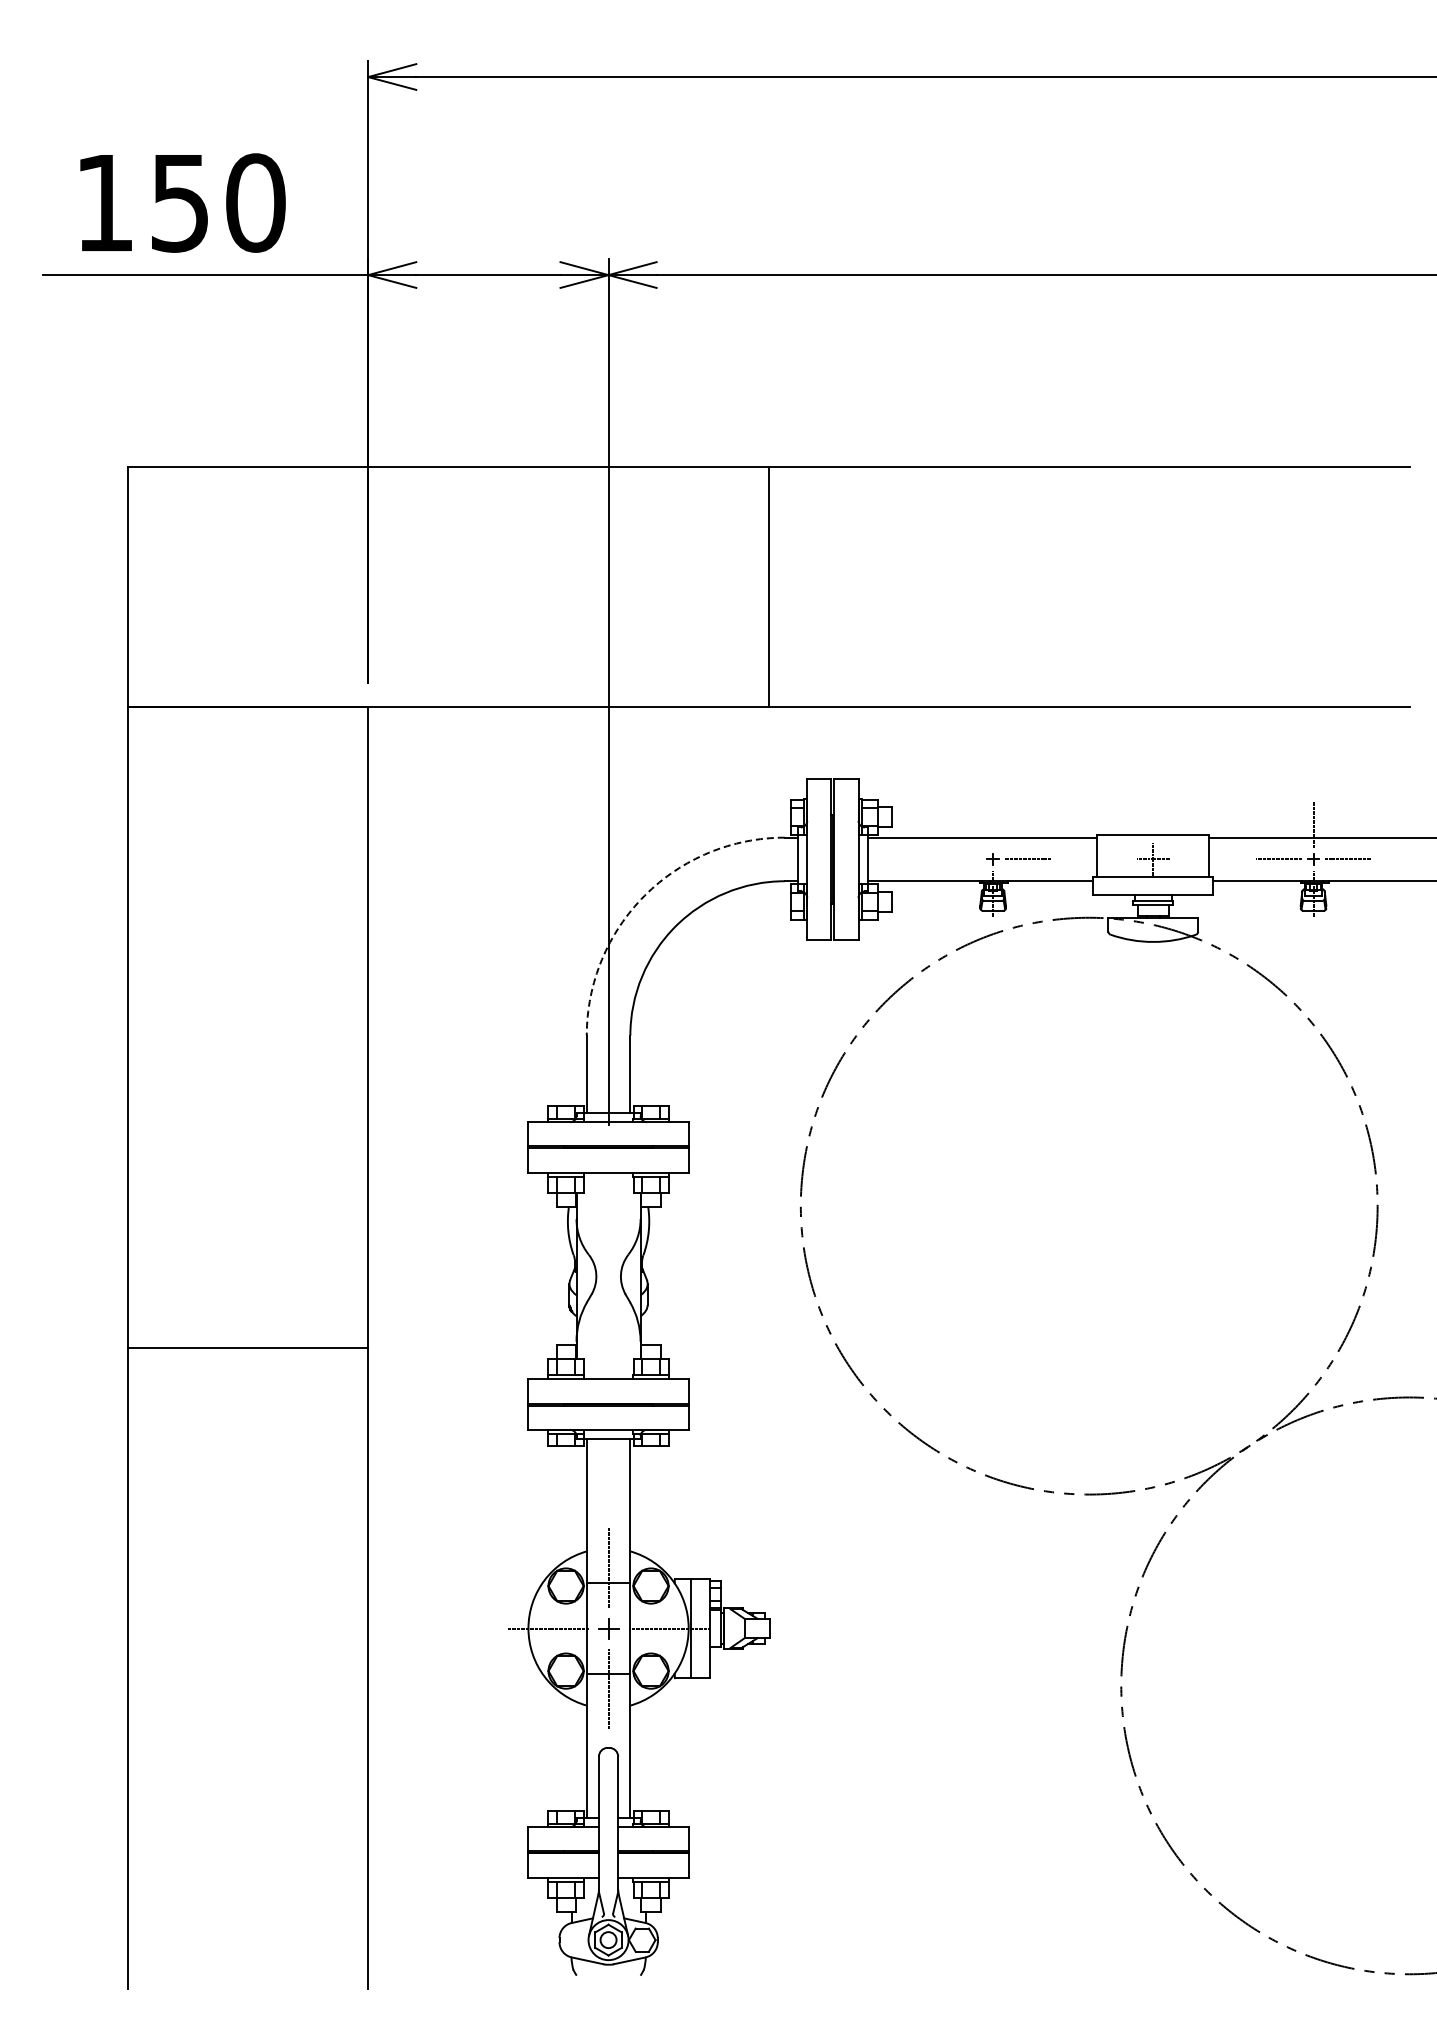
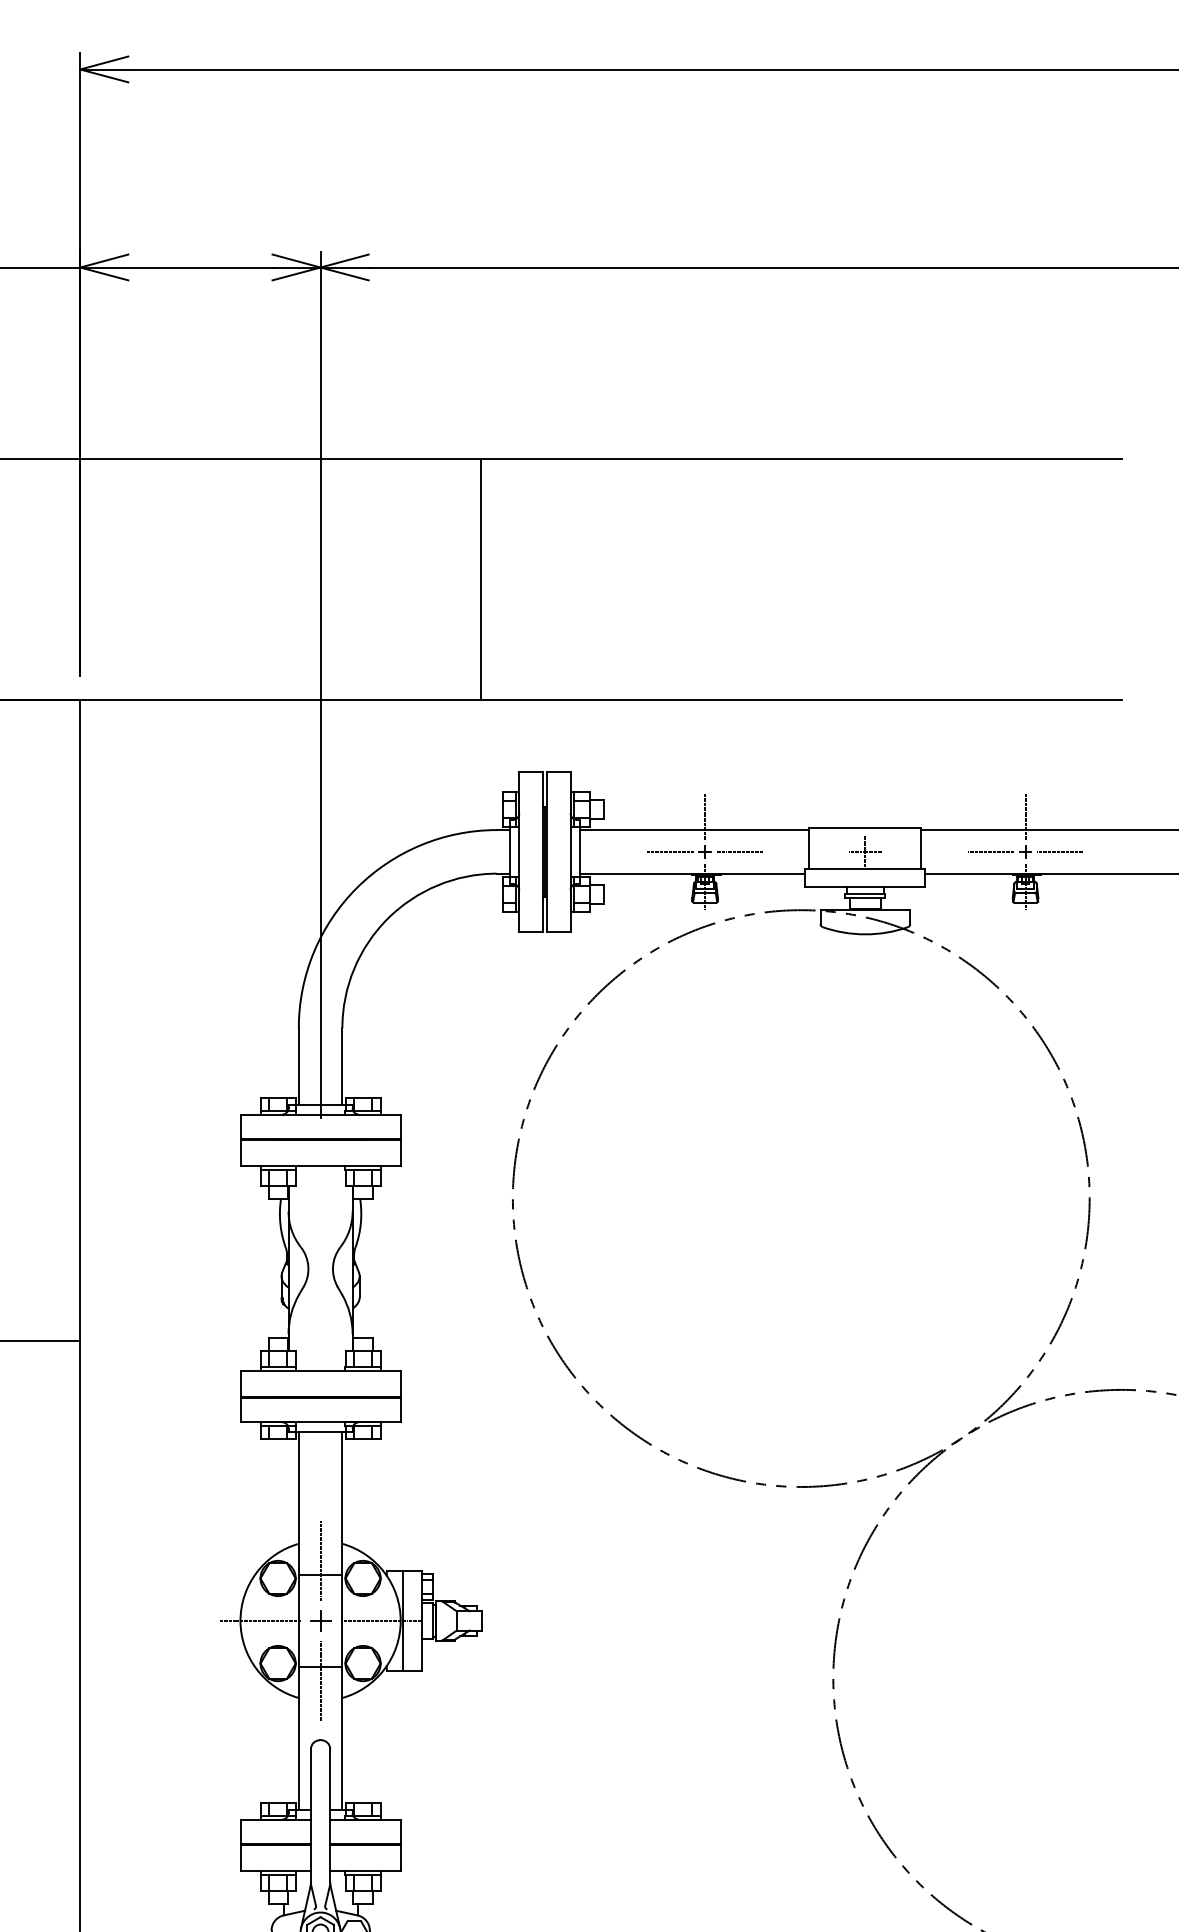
line: (993, 824) -> (705, 816), added
line: (958, 859) -> (670, 851), added
arc: (644, 895) -> (356, 887), dashed -> solid

